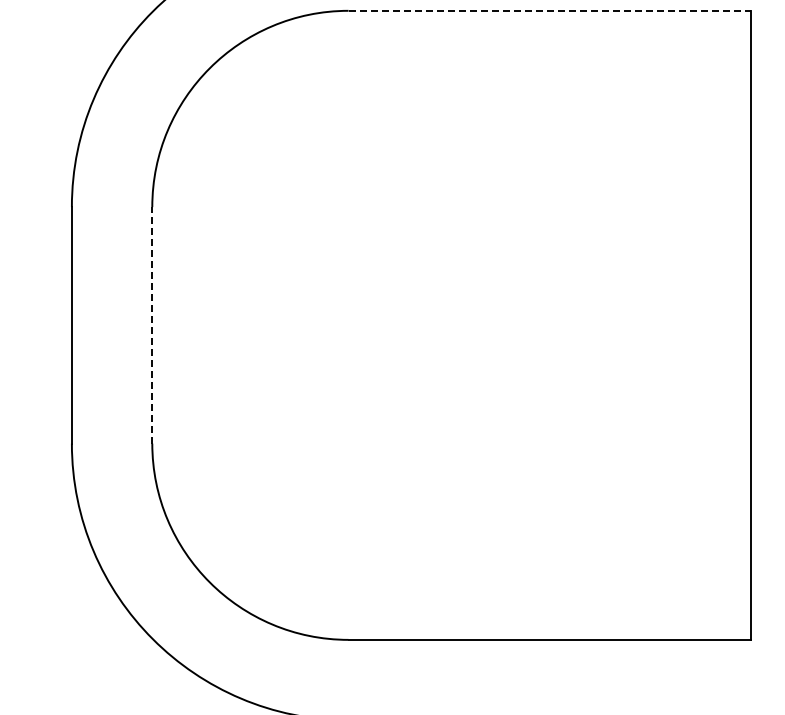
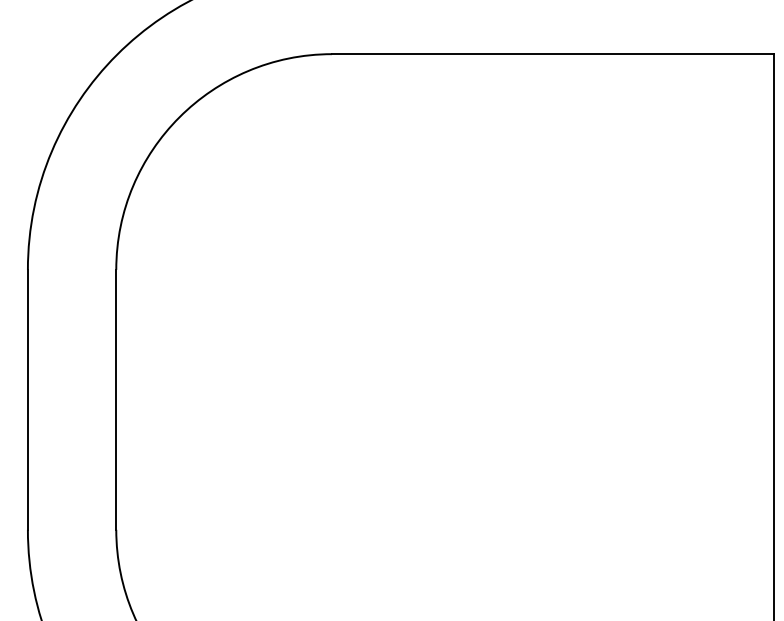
line: (550, 10) -> (553, 53), dashed -> solid
line: (152, 324) -> (116, 398), dashed -> solid

